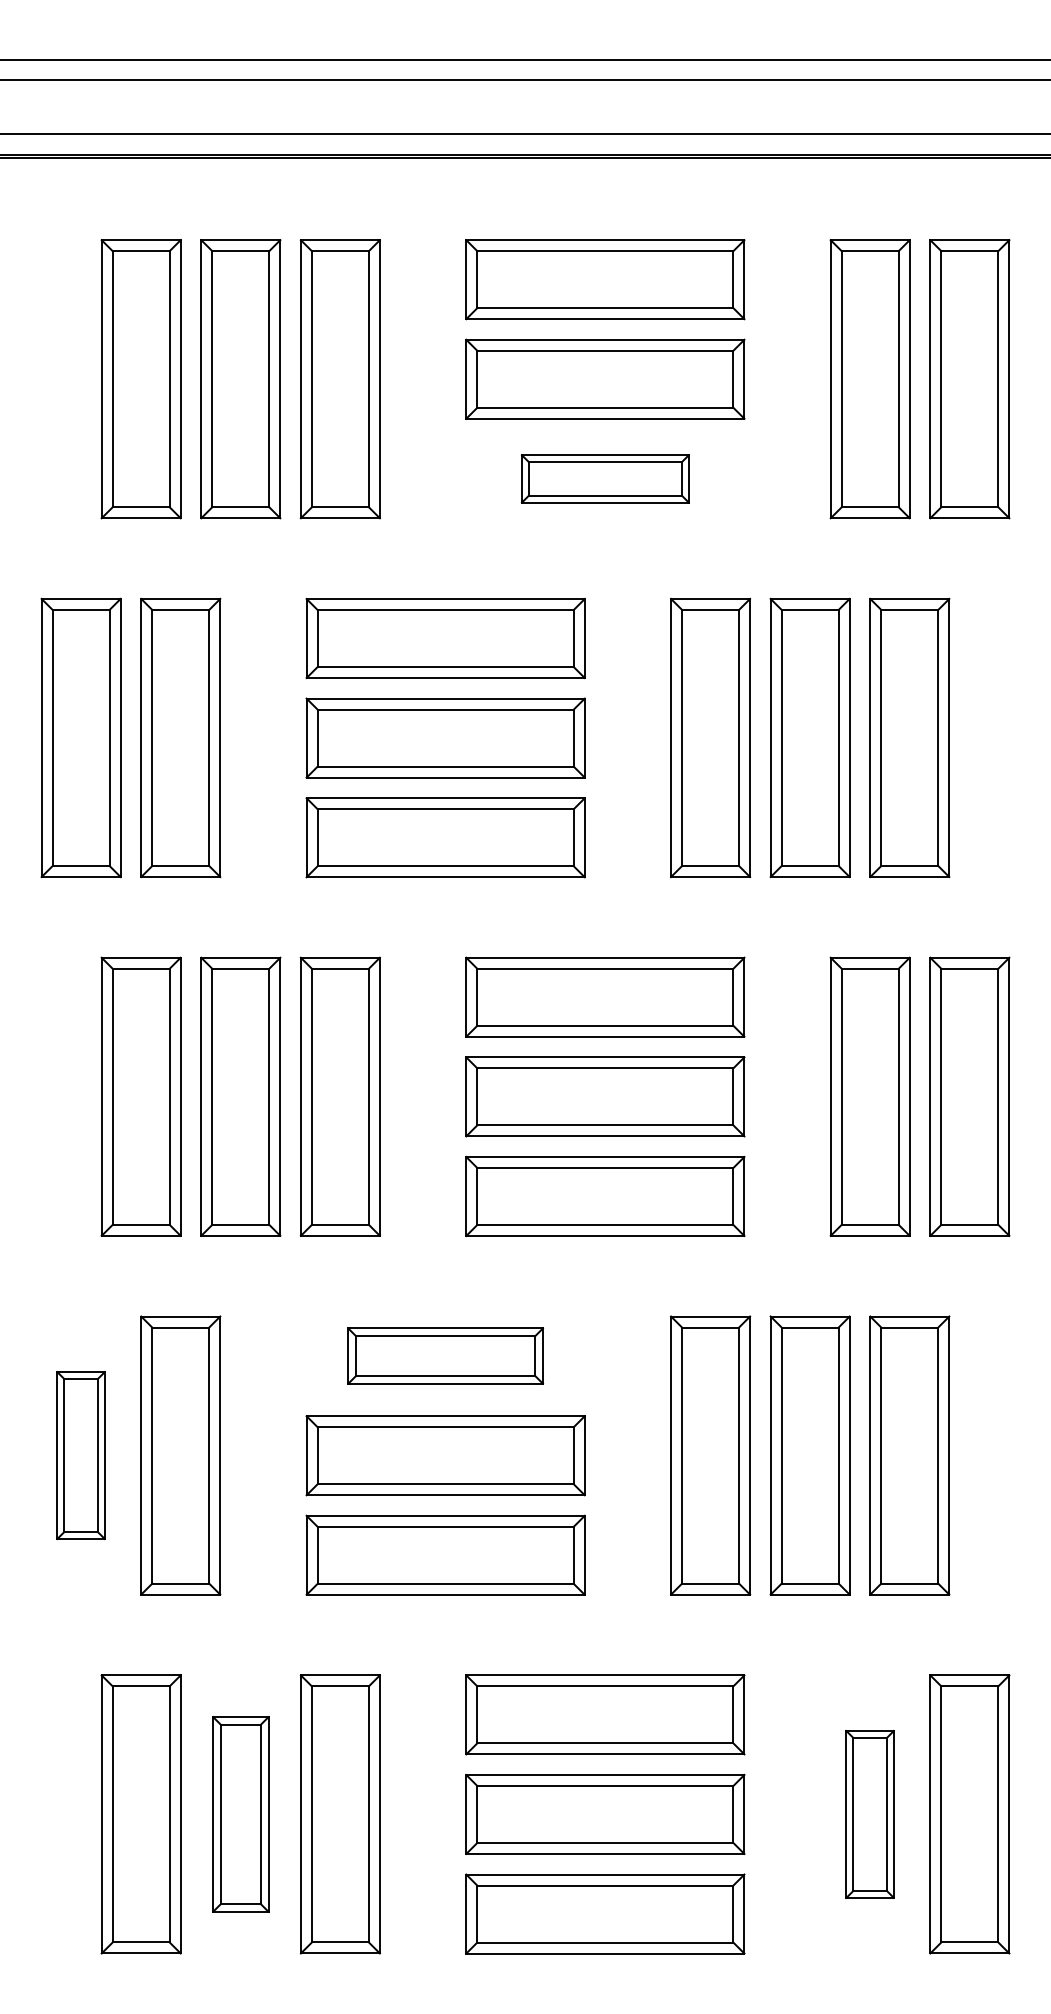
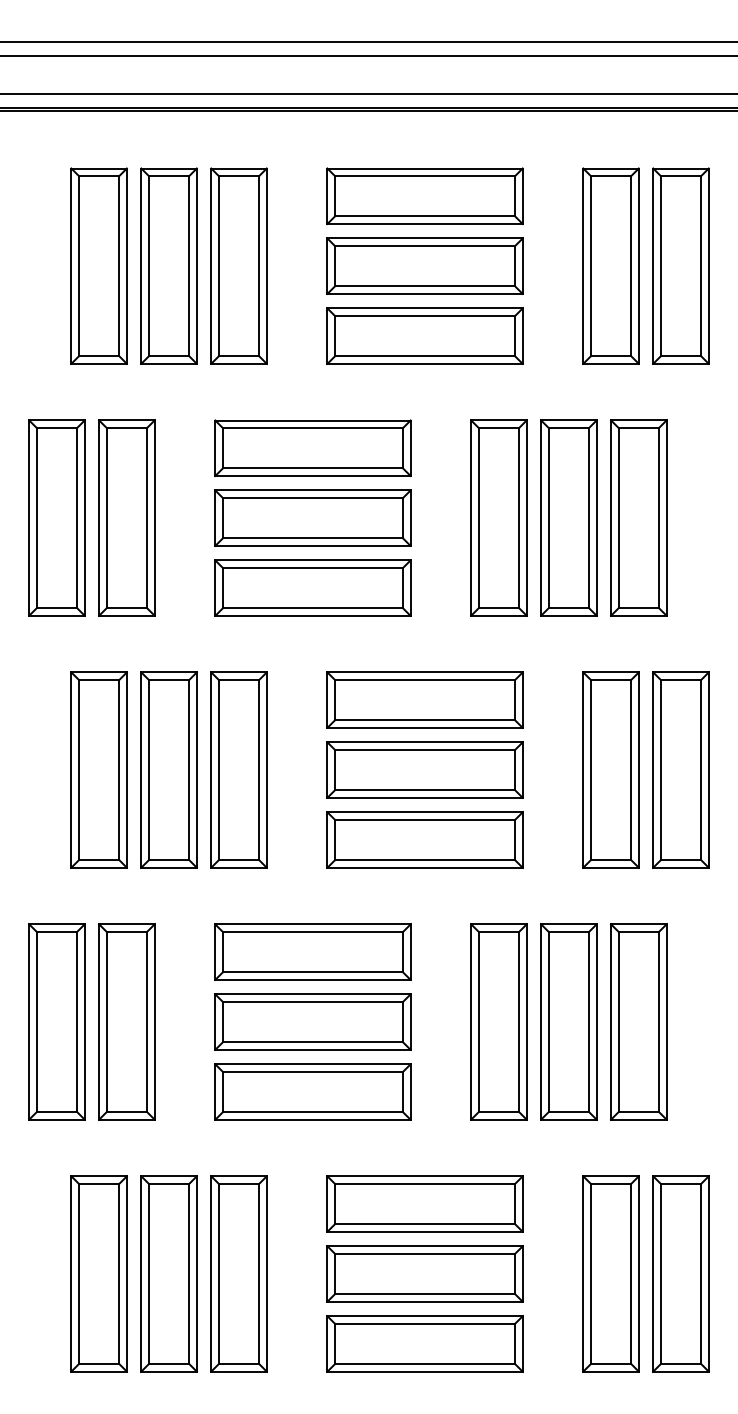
part: (605, 478) -> (425, 335), size x1.67
part: (445, 1355) -> (312, 951), size x1.43
part: (80, 1455) -> (56, 1021), size x1.67
part: (240, 1814) -> (168, 1274), size x1.43
part: (869, 1814) -> (610, 1274), size x1.67

